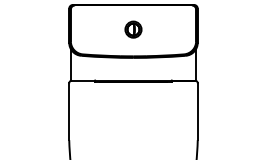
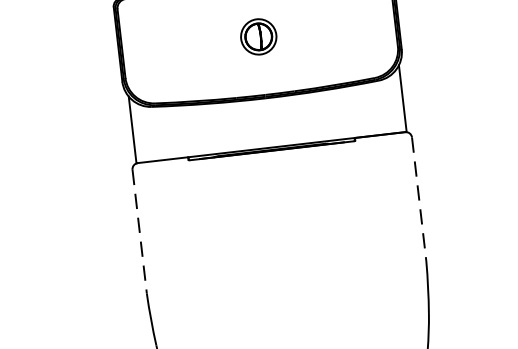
line: (69, 112) -> (140, 233), solid -> dashed
line: (197, 112) -> (418, 200), solid -> dashed

